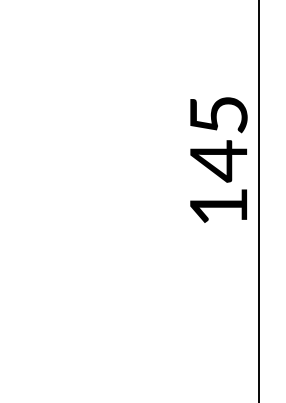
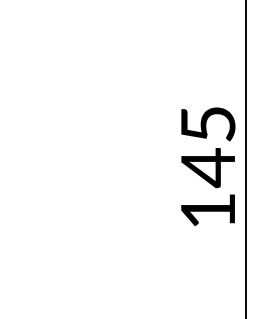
text: (218, 159) -> (207, 166), moved

